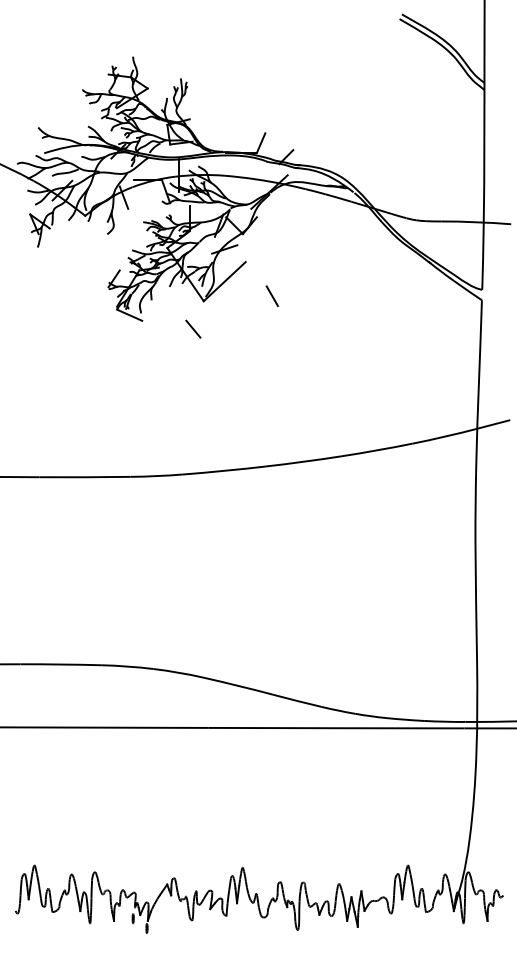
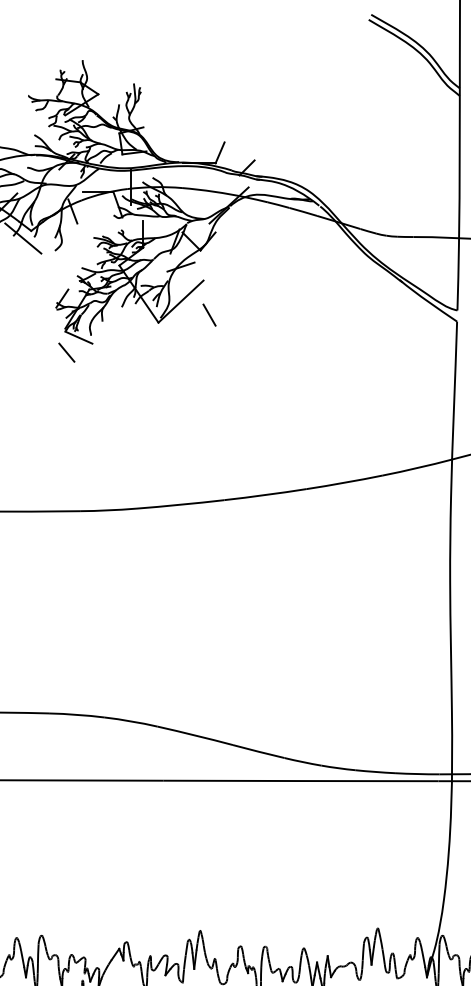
line: (77, 222) -> (22, 238), added
line: (271, 296) -> (208, 315), moved
line: (193, 328) -> (66, 351), moved

